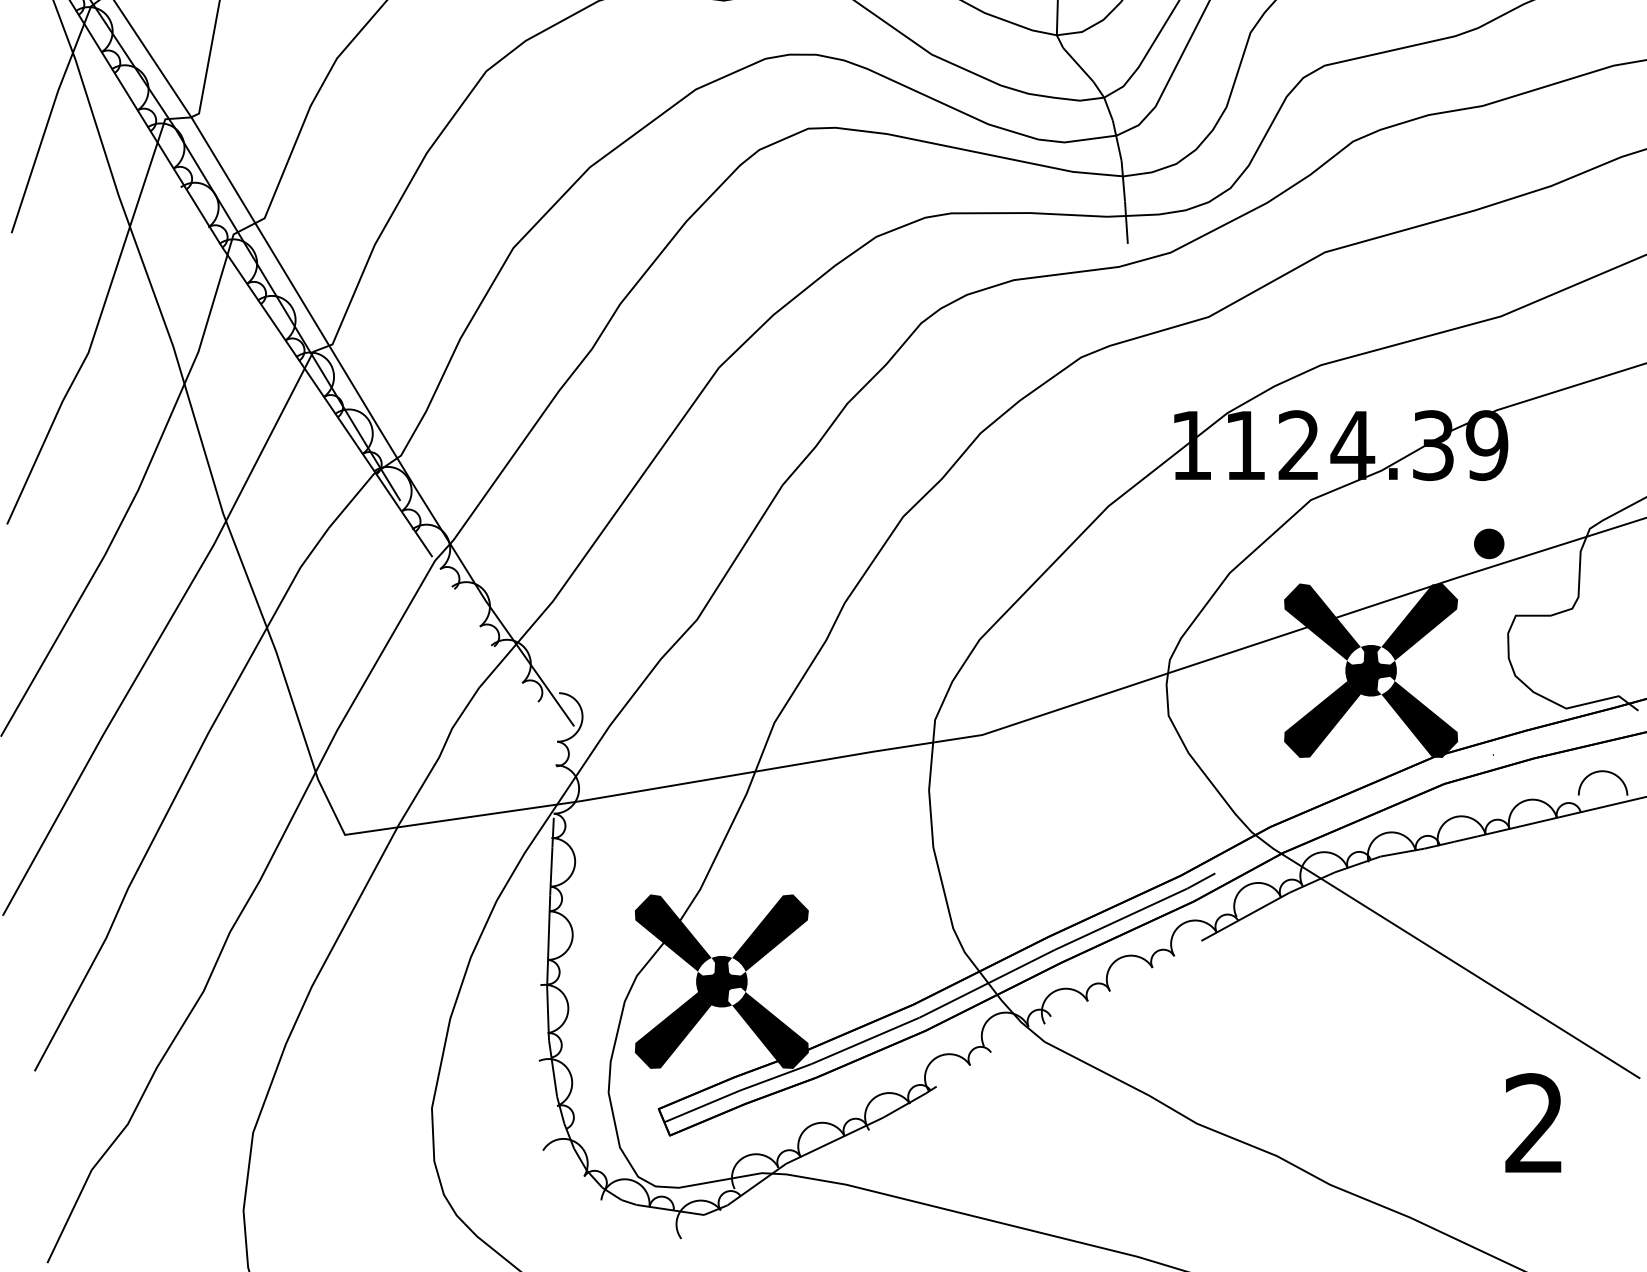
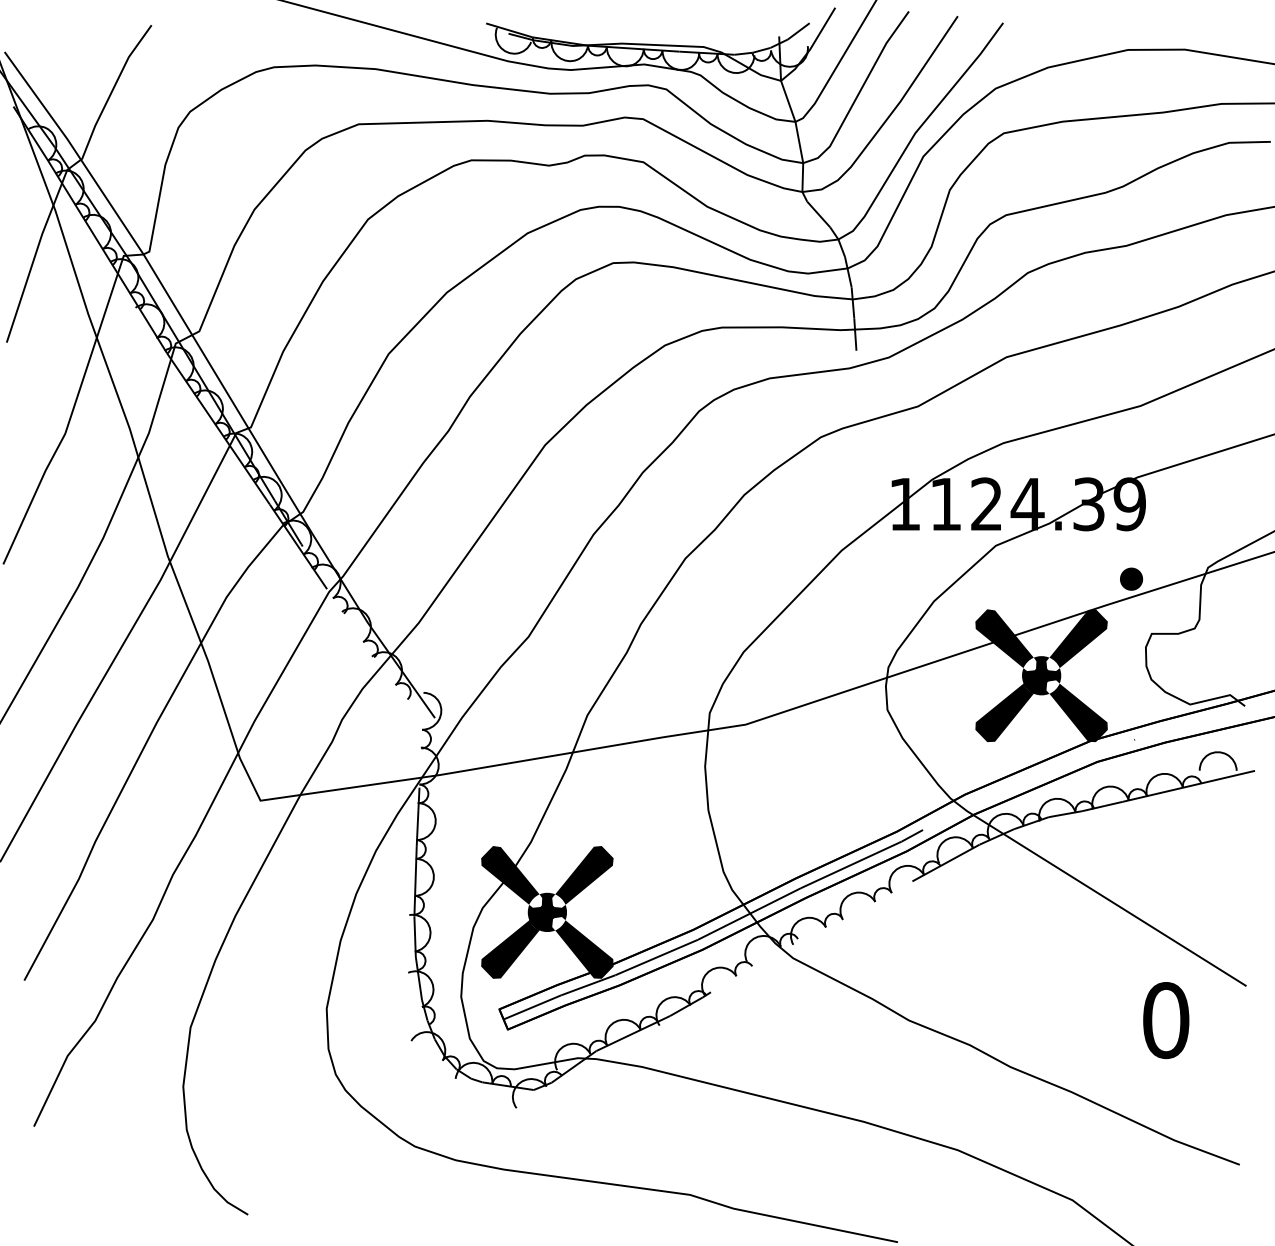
text: (1535, 1123) -> (1166, 1020), 2 -> 0

